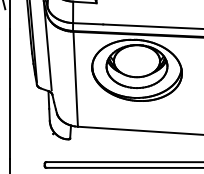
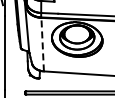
line: (75, 79) -> (42, 44), solid -> dashed

